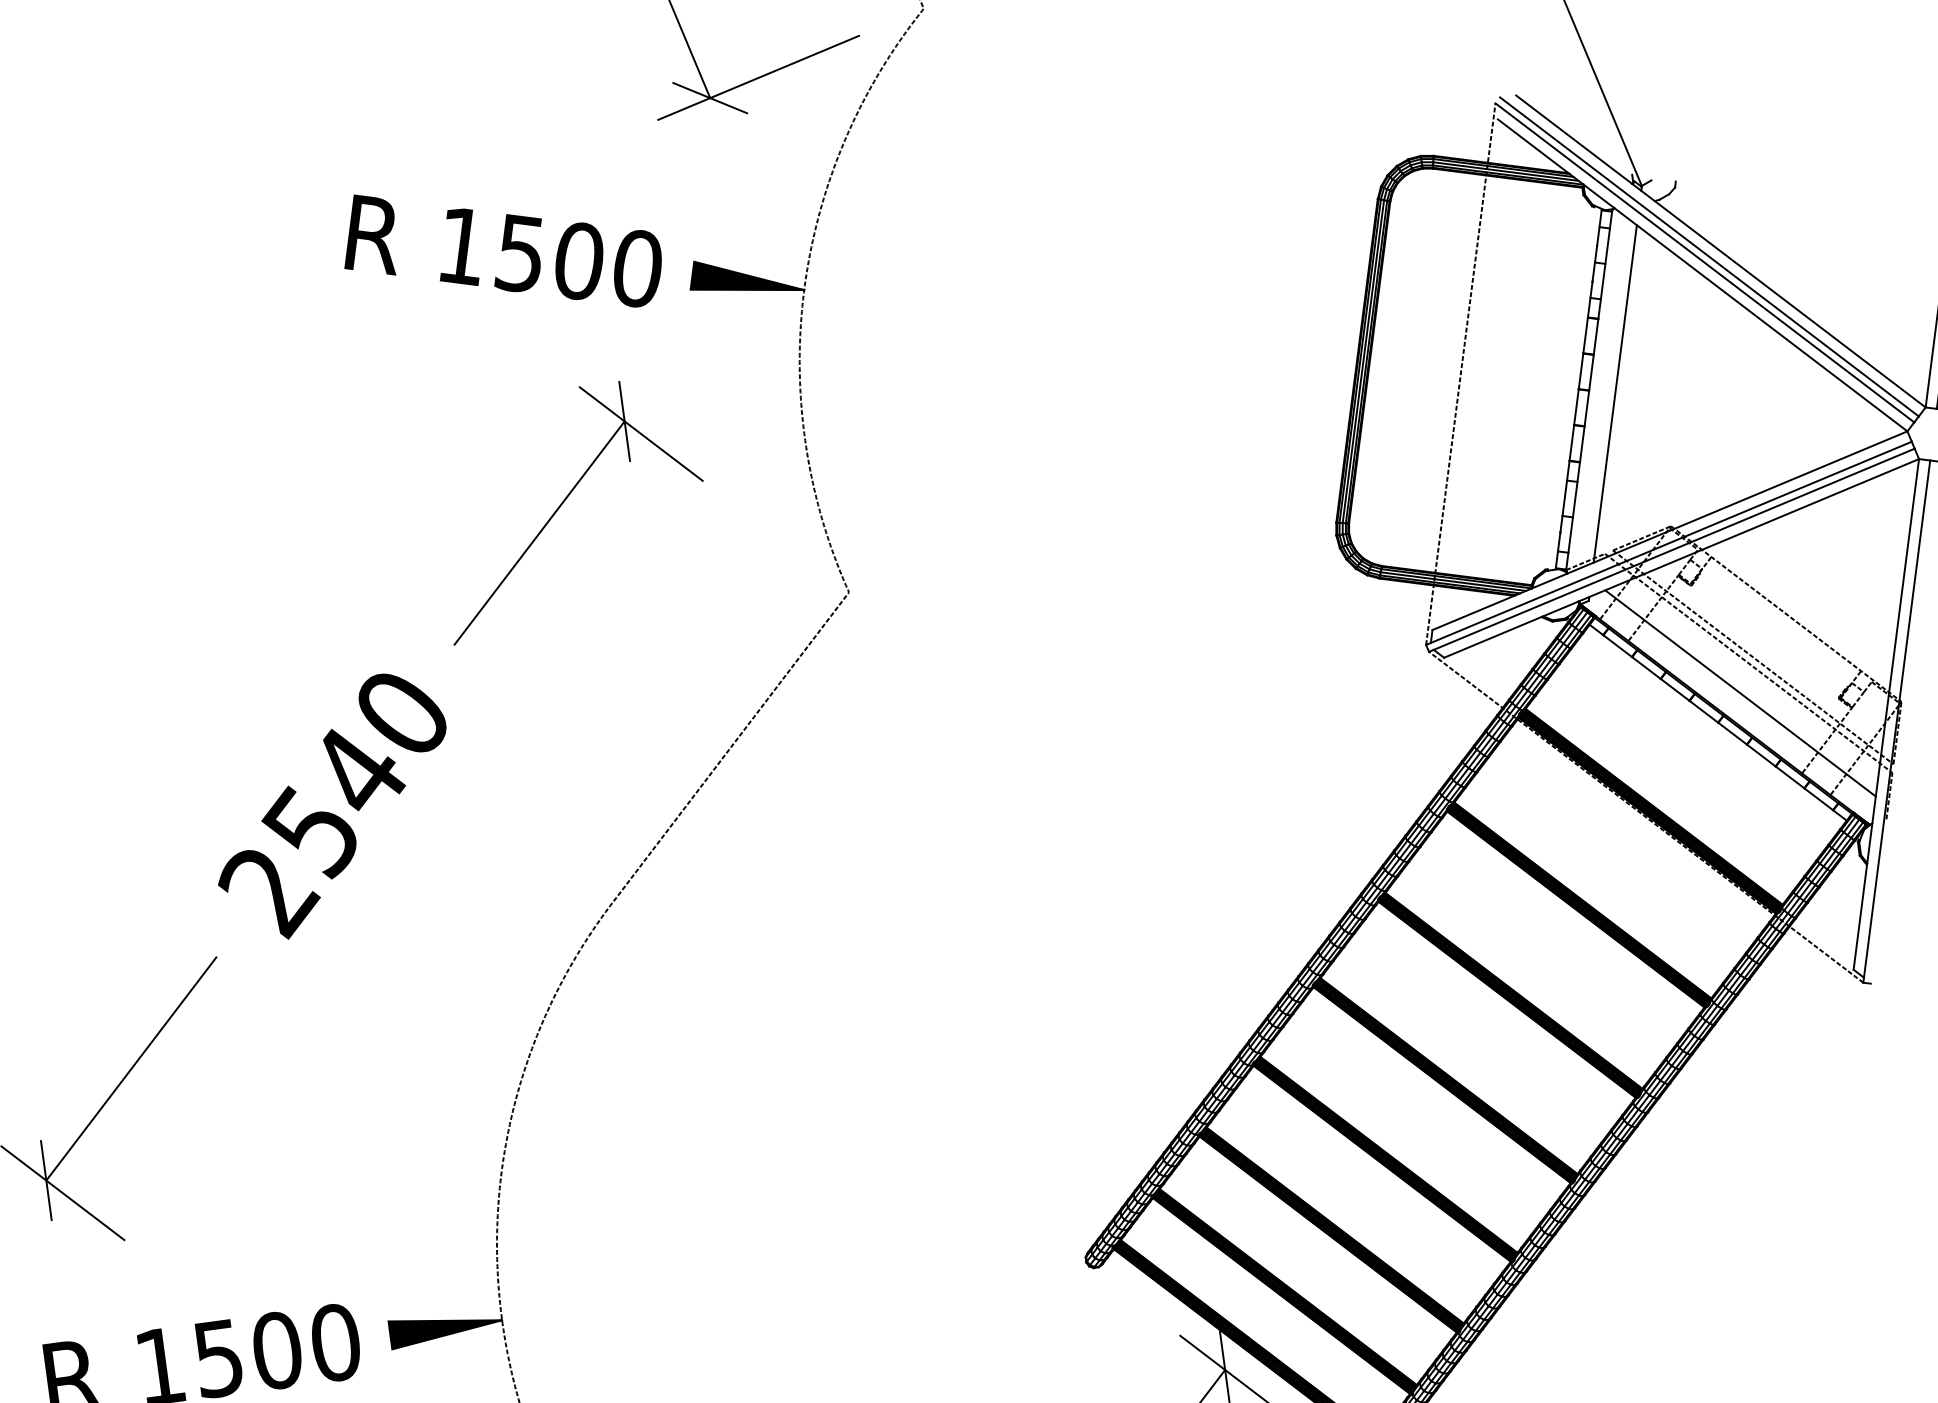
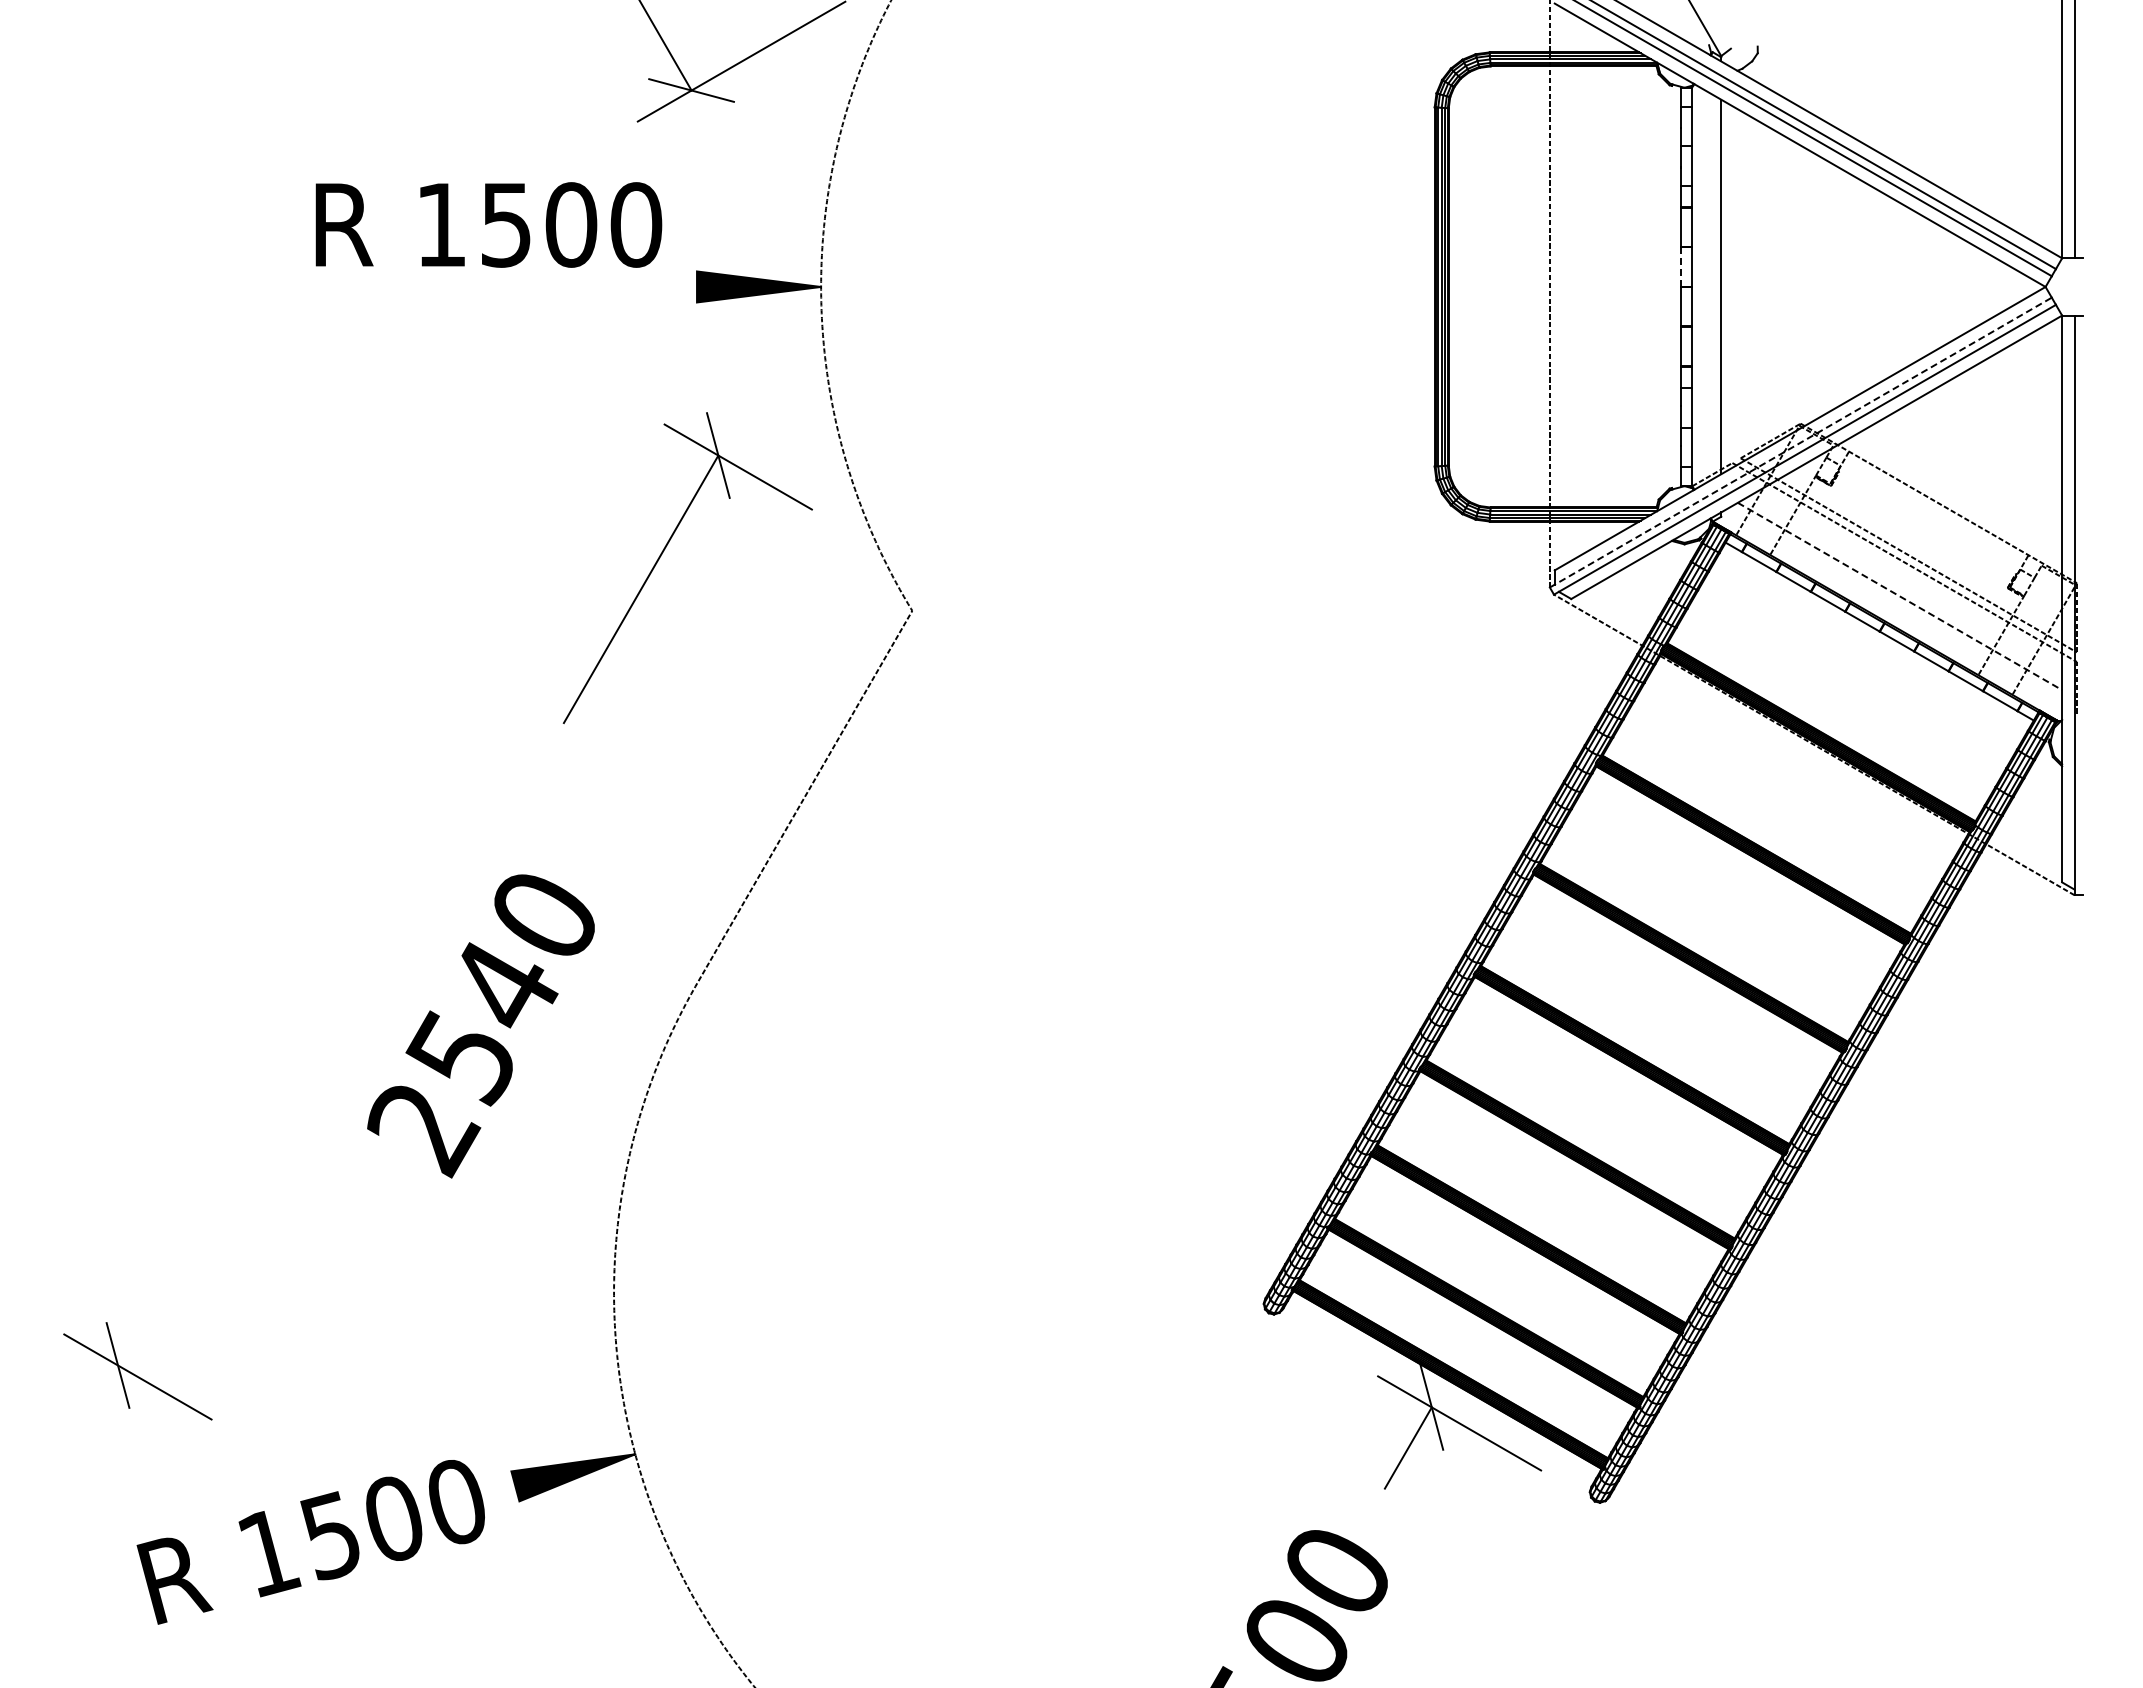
text: (504, 251) -> (488, 224), moved
line: (1580, 371) -> (1680, 267), solid -> dashed
part: (565, 501) -> (664, 551), moved
line: (1668, 543) -> (1800, 442), solid -> dashed
line: (1740, 693) -> (1900, 596), solid -> dashed
text: (331, 806) -> (480, 1026), moved
line: (131, 1068) -> (195, 1231), removed

